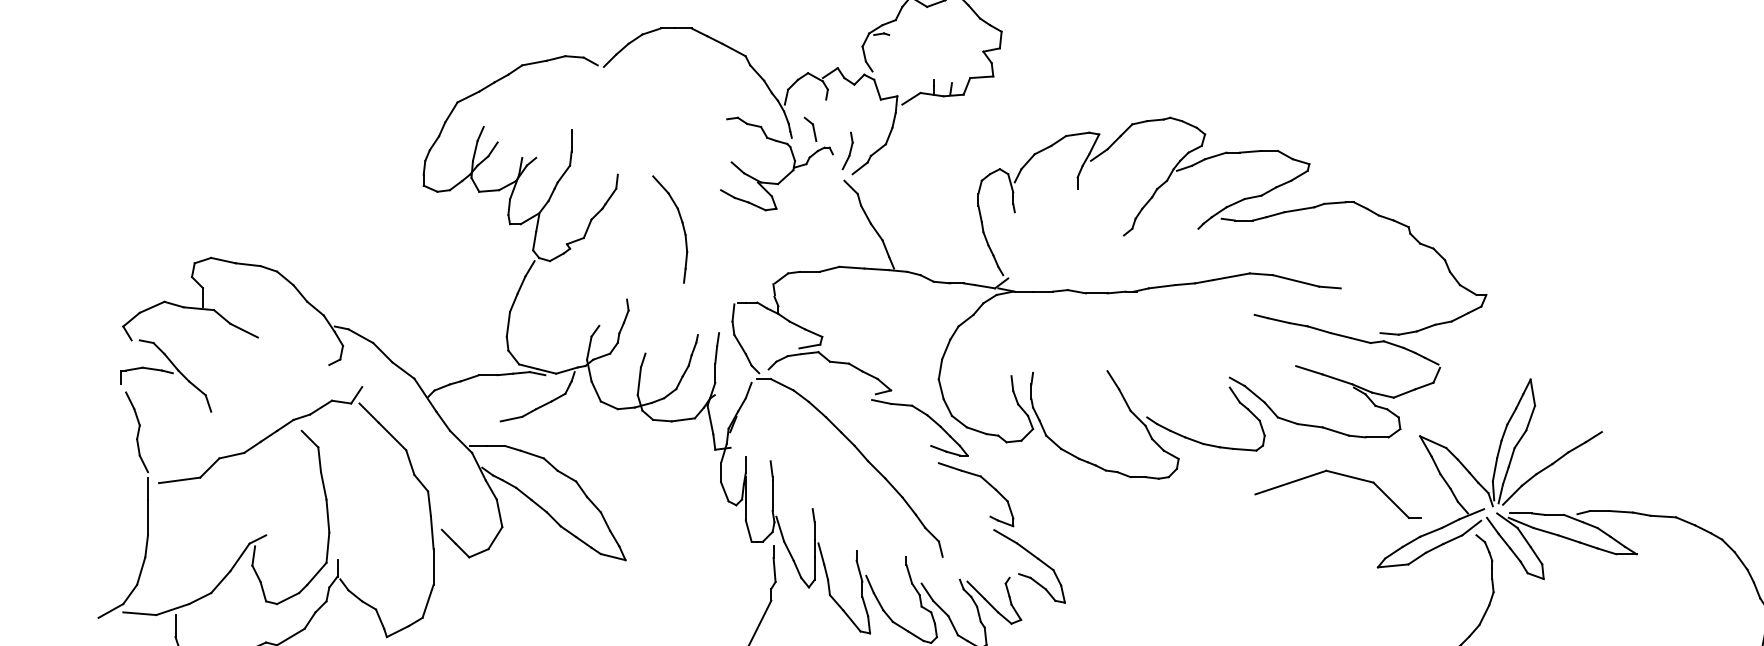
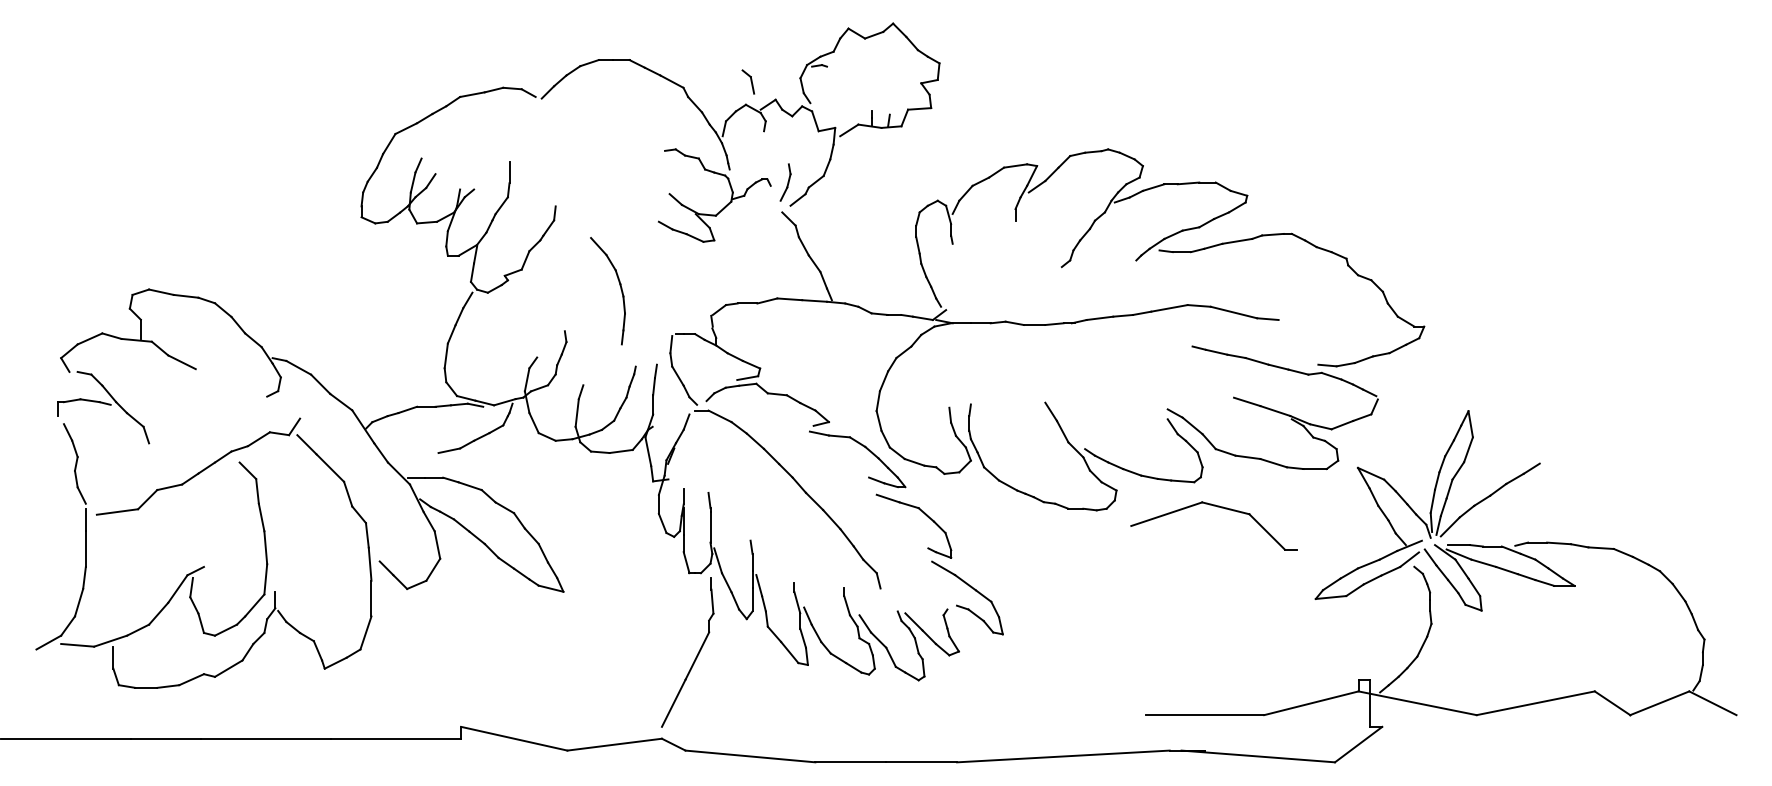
part: (809, 128) -> (747, 81), moved
part: (682, 227) -> (620, 289), moved
part: (1341, 475) -> (1217, 507), moved

